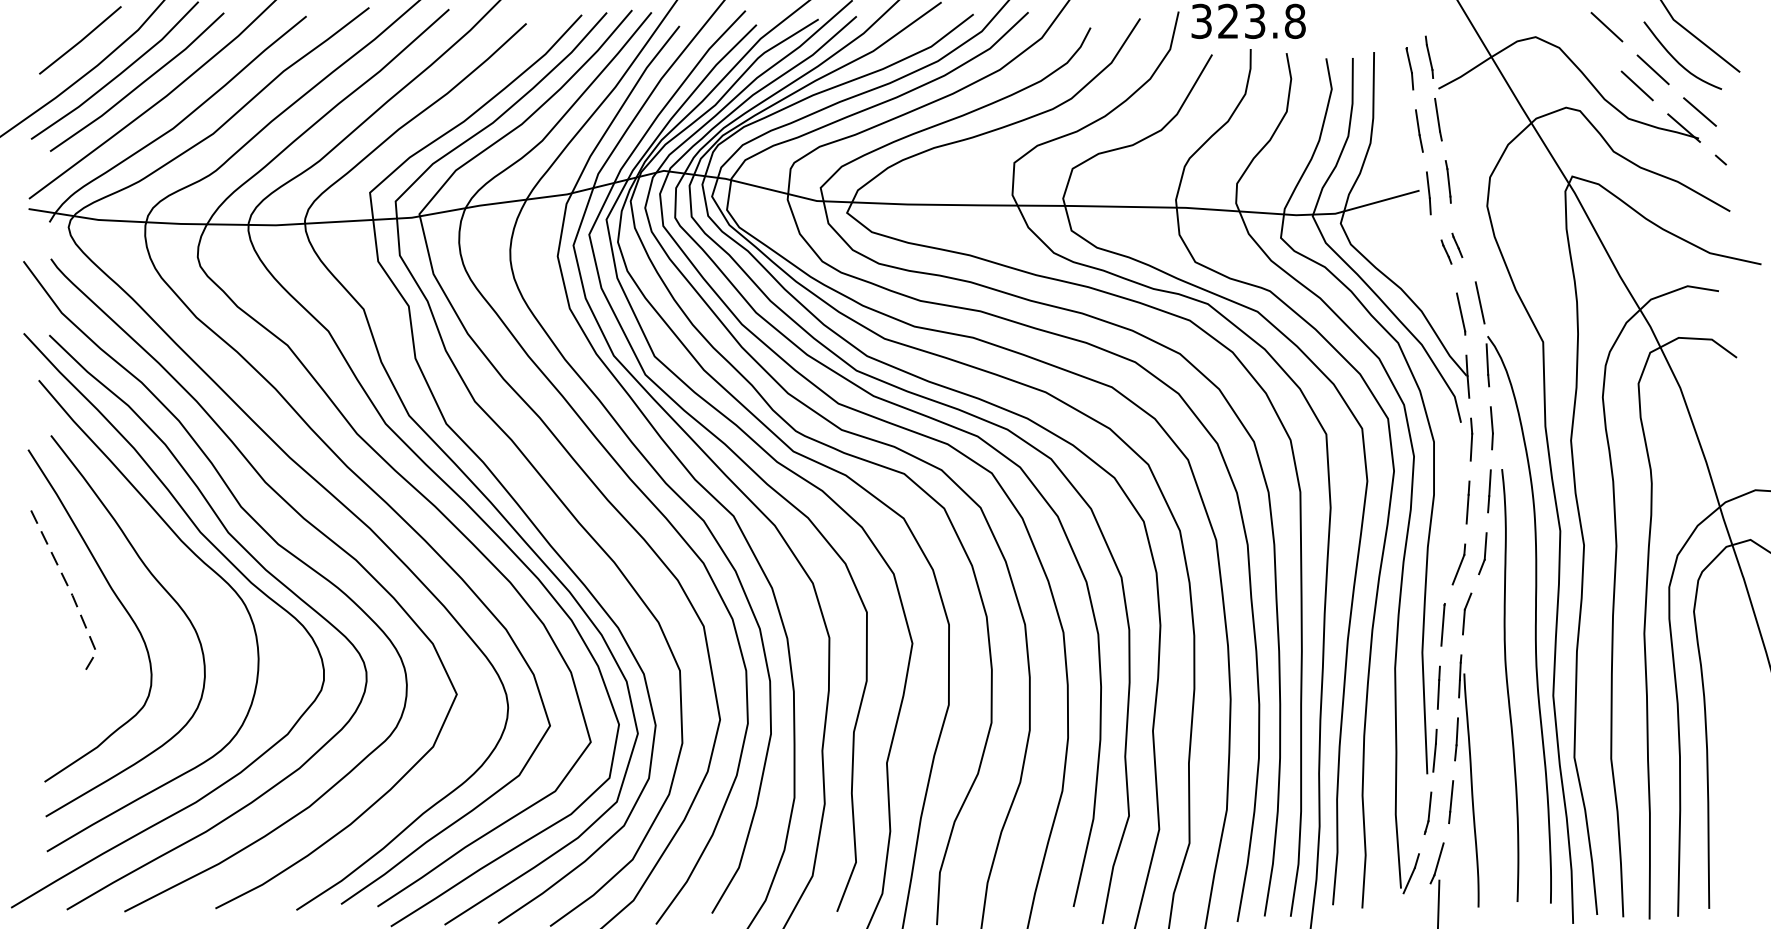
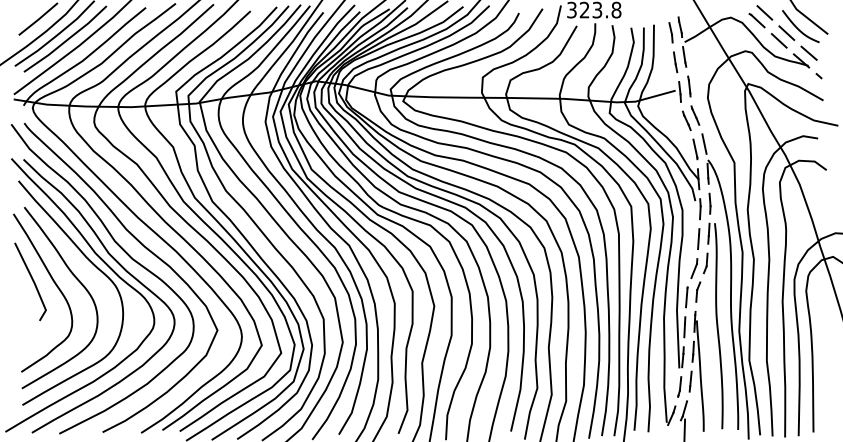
line: (1589, 43) -> (756, 20), added
part: (1450, 249) -> (690, 118), size x1.67
line: (72, 595) -> (34, 283), dashed -> solid

